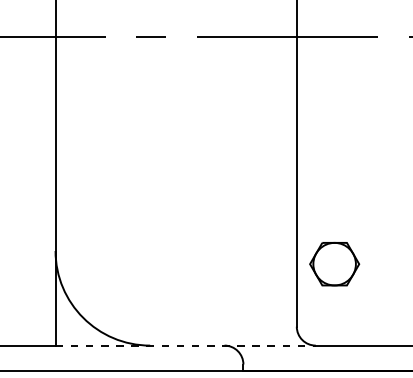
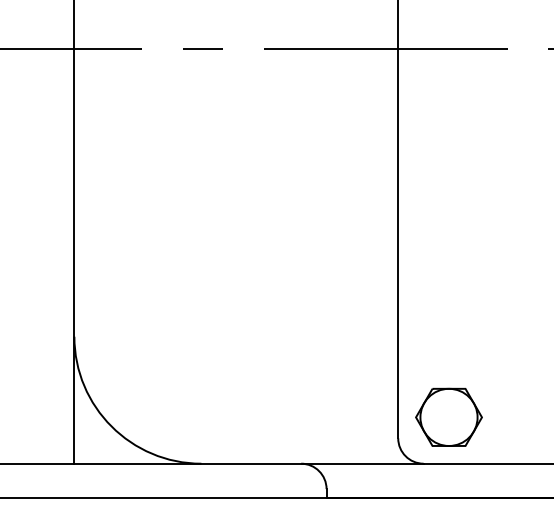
part: (334, 263) -> (448, 416), moved
line: (186, 345) -> (249, 463), dashed -> solid

